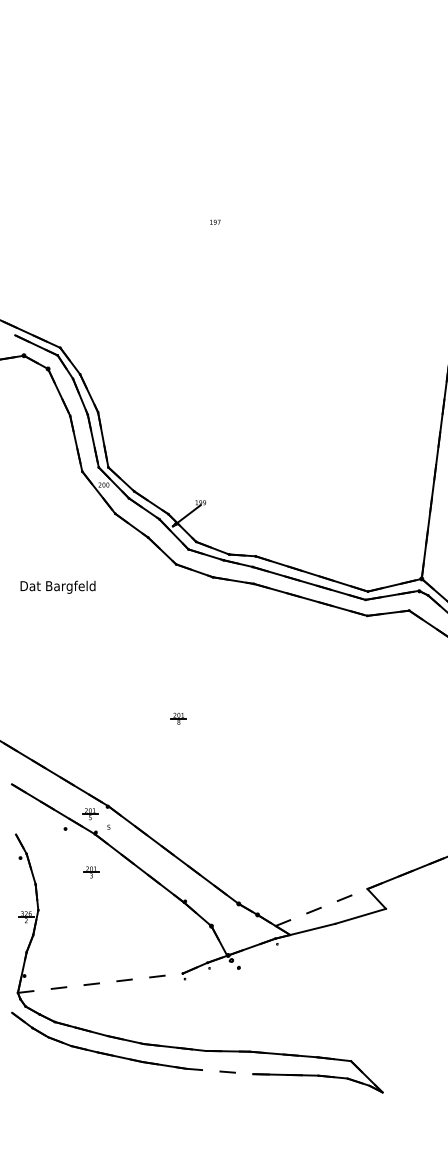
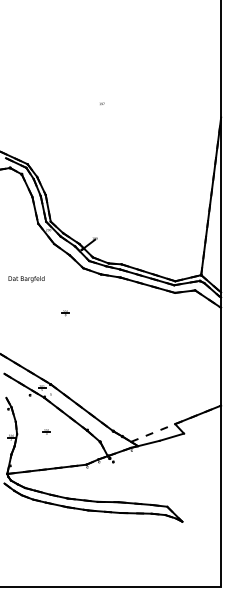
part: (178, 719) -> (65, 313), moved
part: (91, 871) -> (46, 431), moved
line: (99, 981) -> (46, 468), added
line: (220, 1071) -> (104, 511), added

